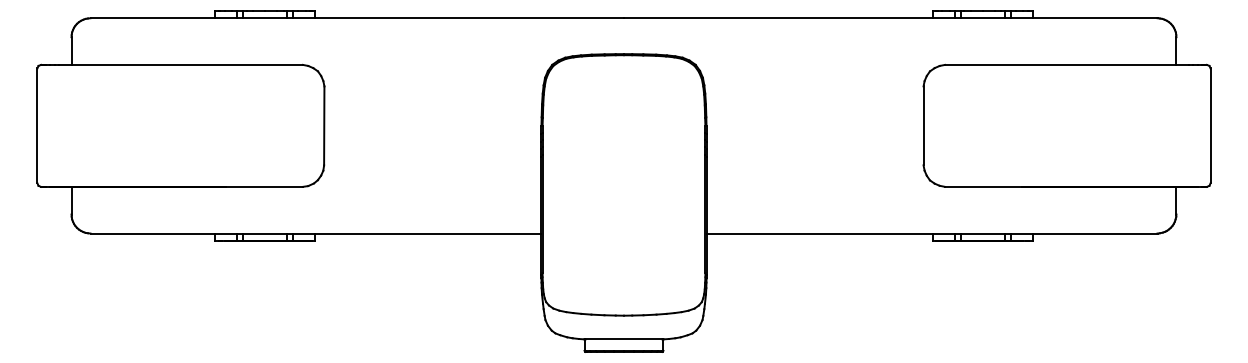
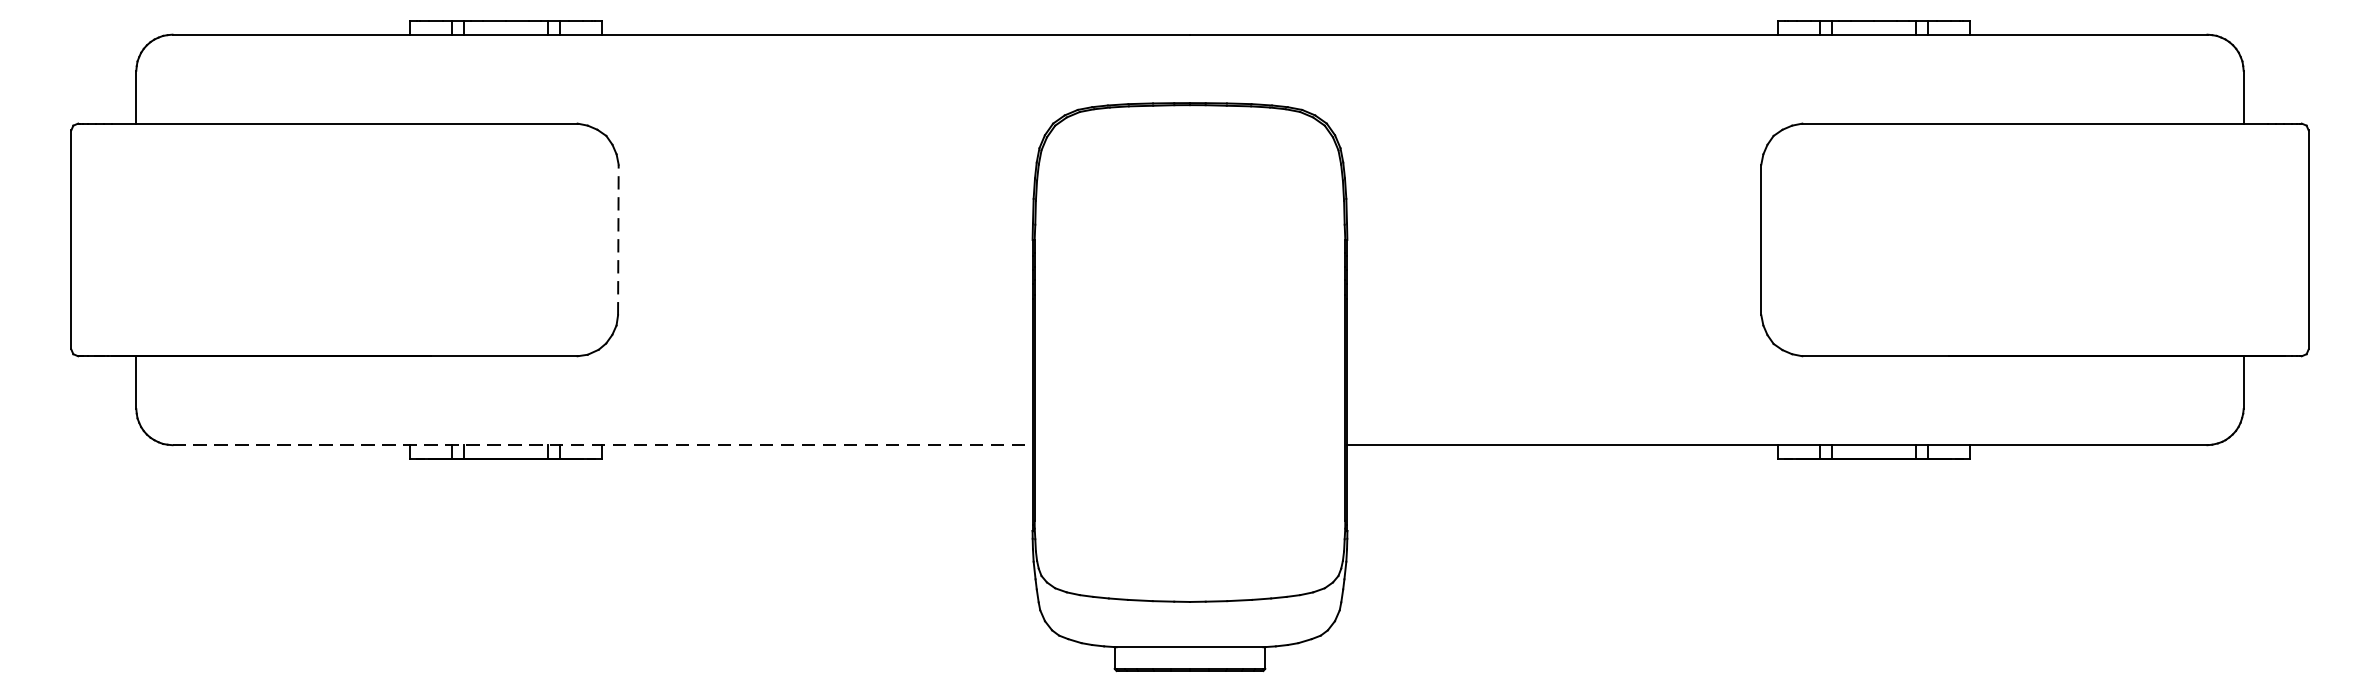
line: (324, 125) -> (618, 239), solid -> dashed
line: (316, 233) -> (603, 445), solid -> dashed

